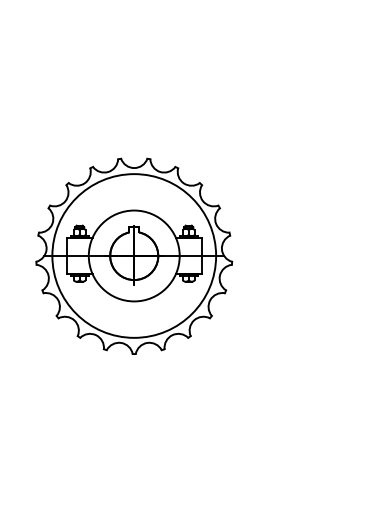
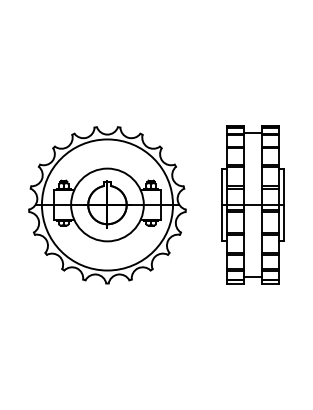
part: (315, 255) -> (252, 204), added

